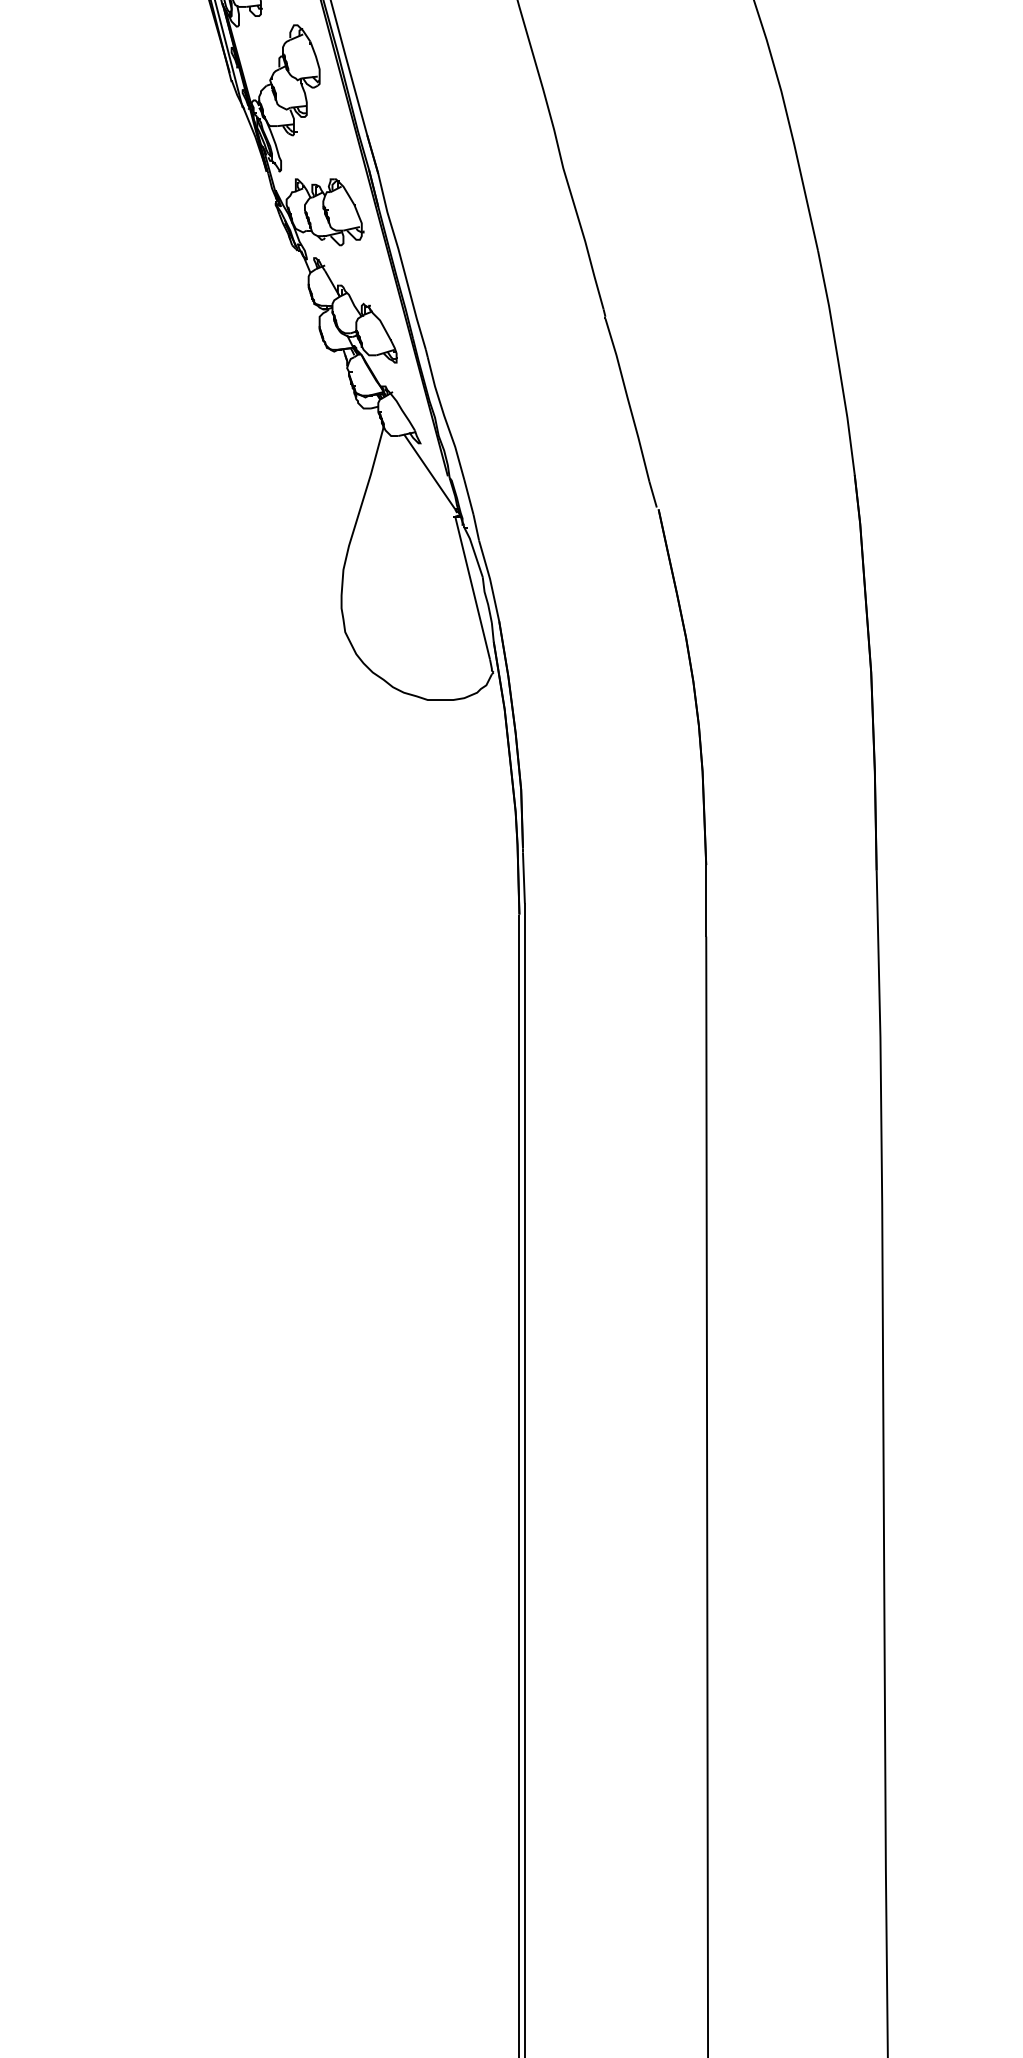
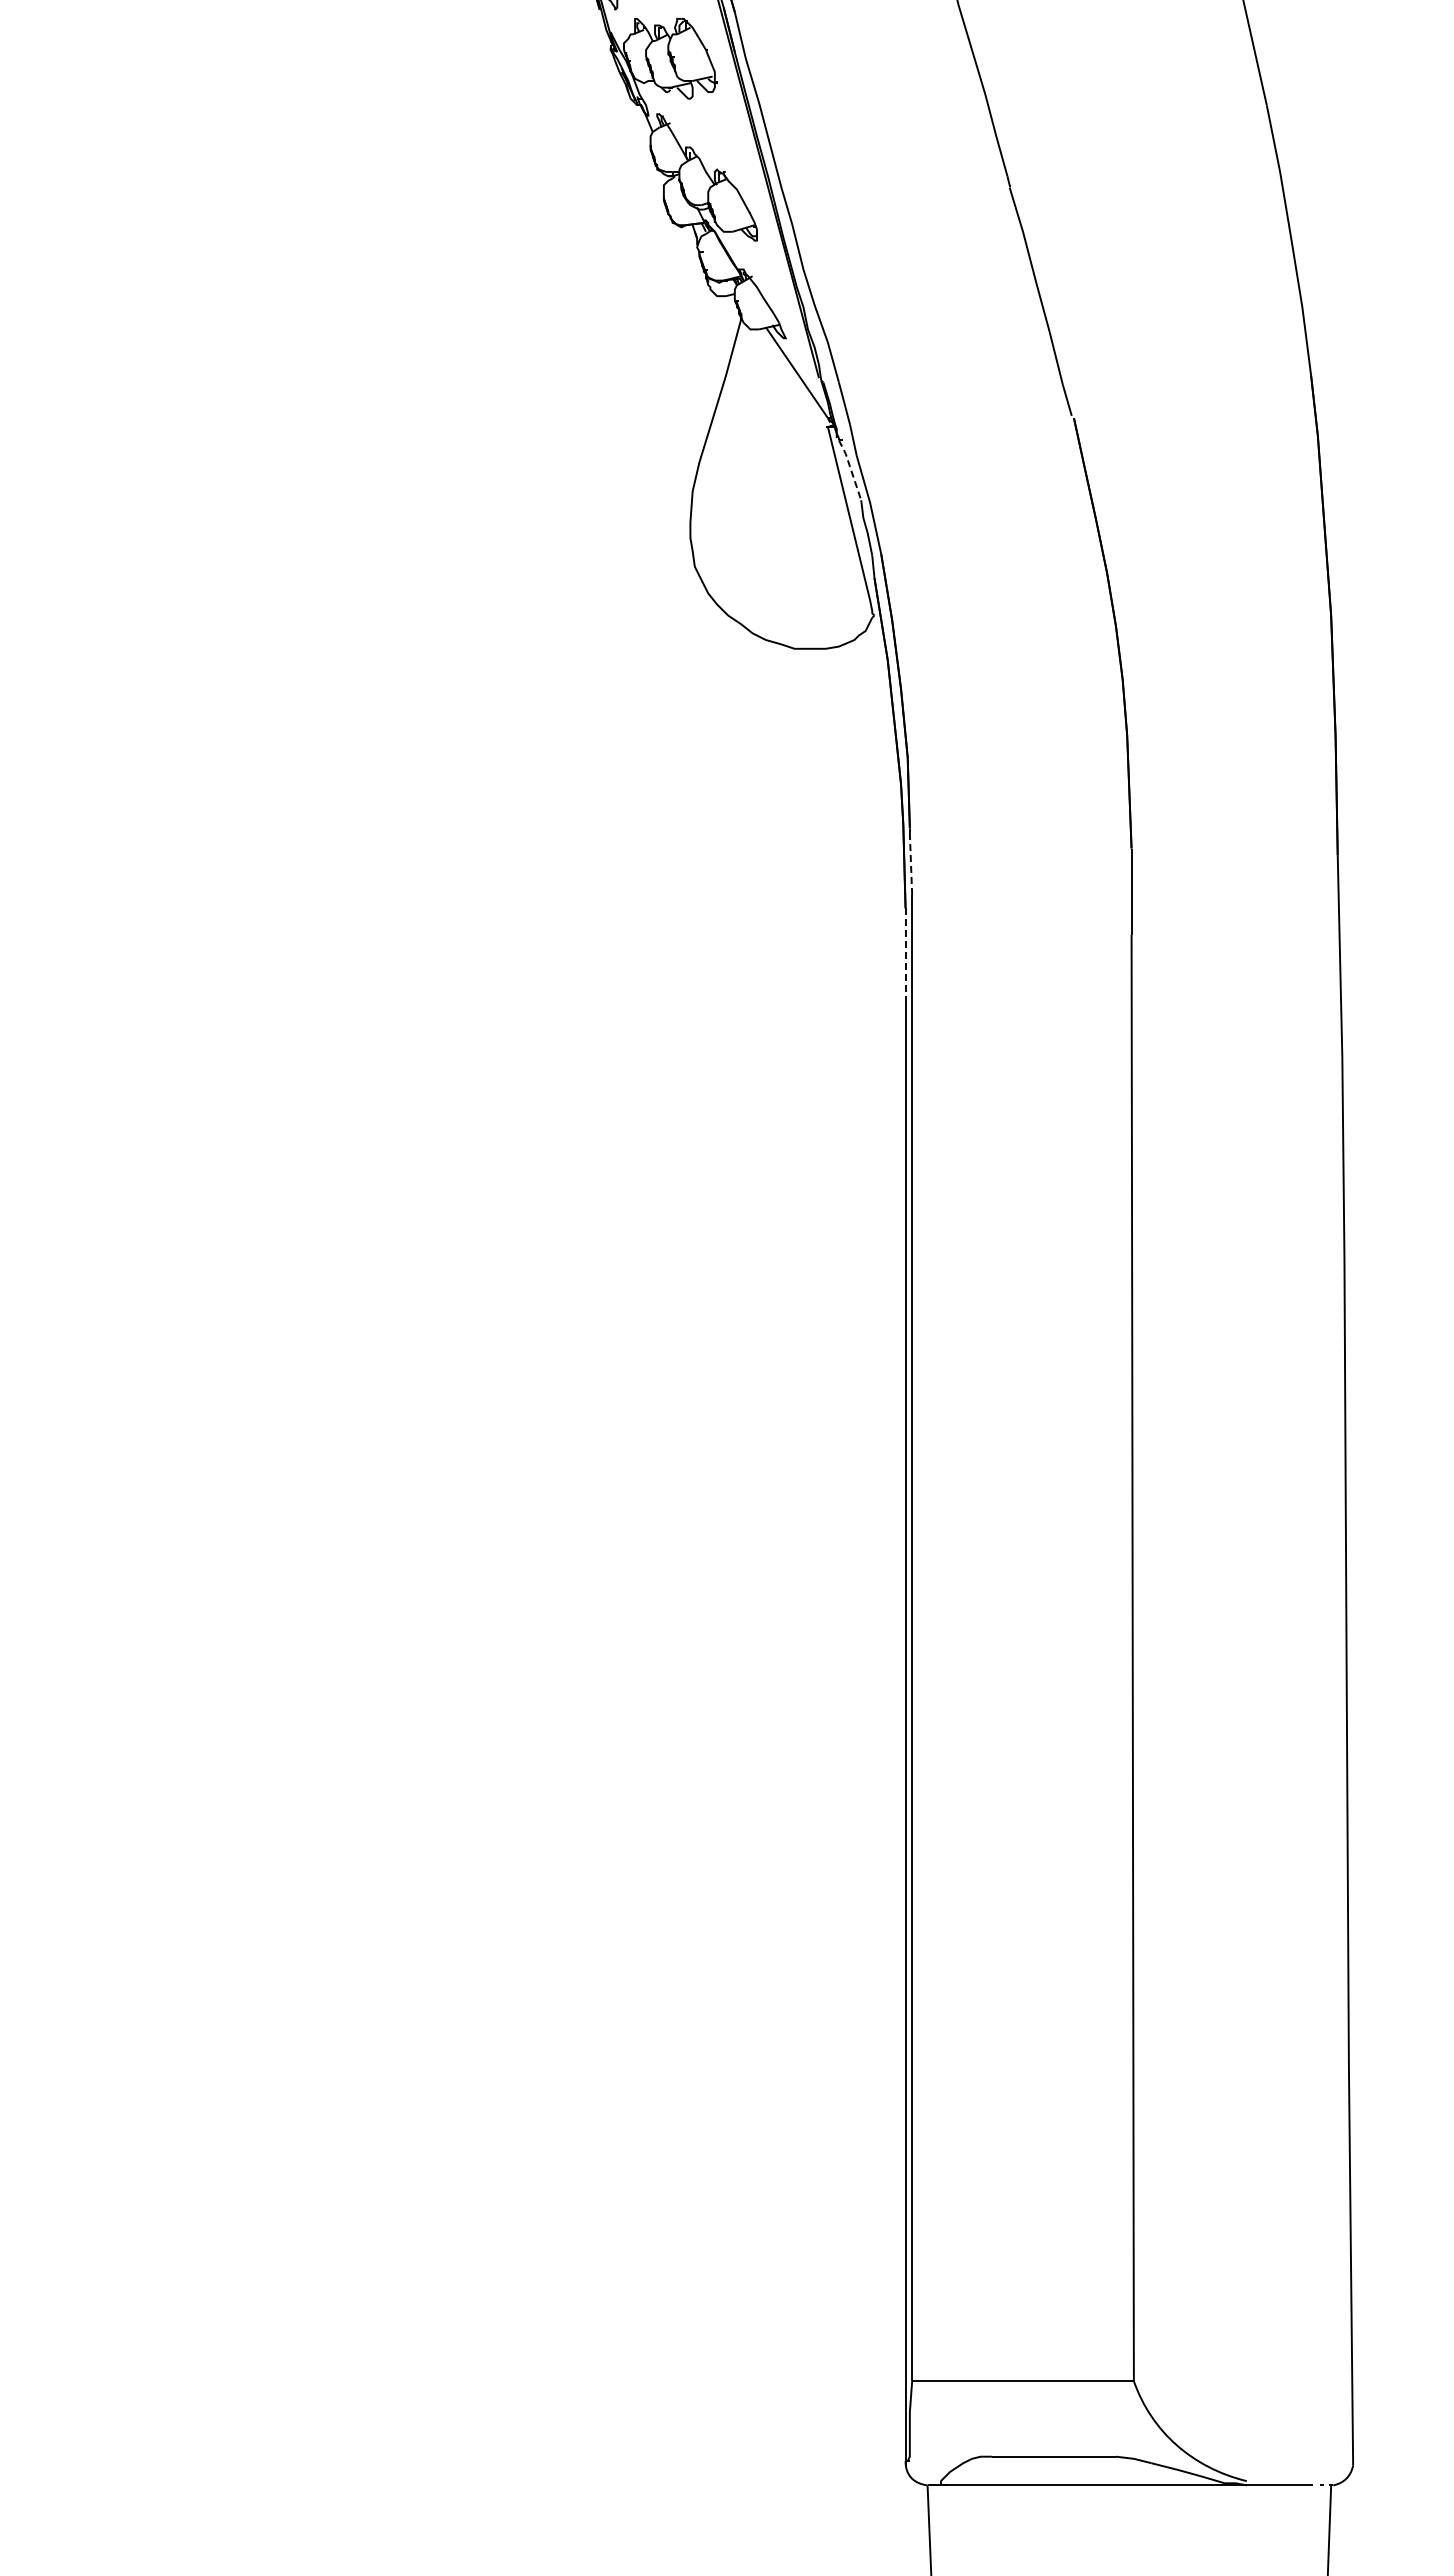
line: (473, 550) -> (850, 468), solid -> dashed
line: (523, 877) -> (910, 863), solid -> dashed
line: (519, 951) -> (905, 953), solid -> dashed

